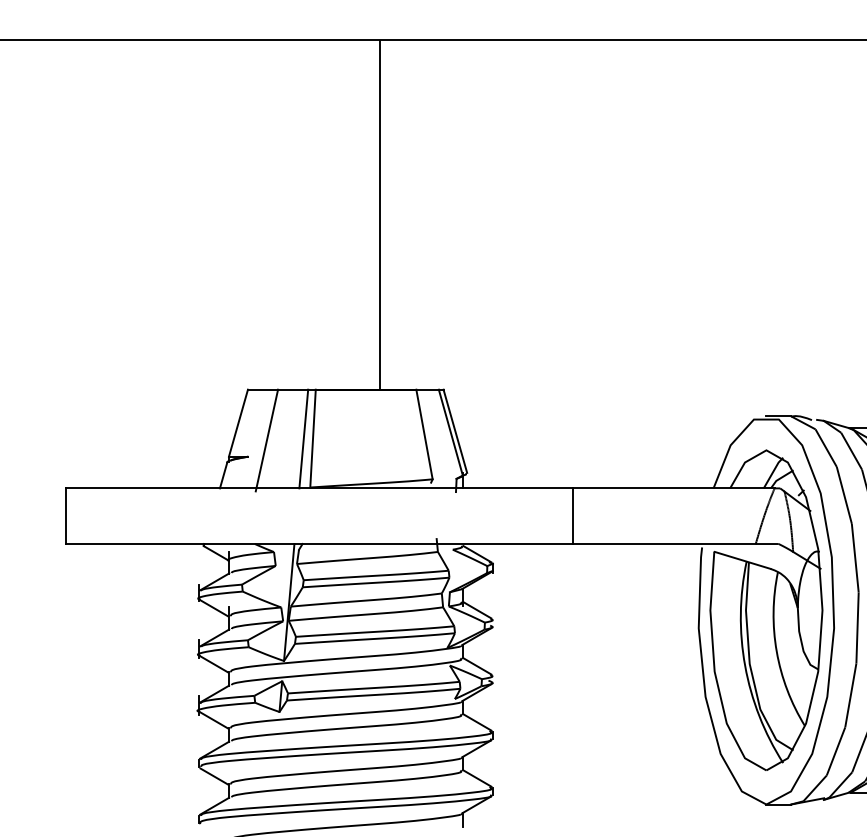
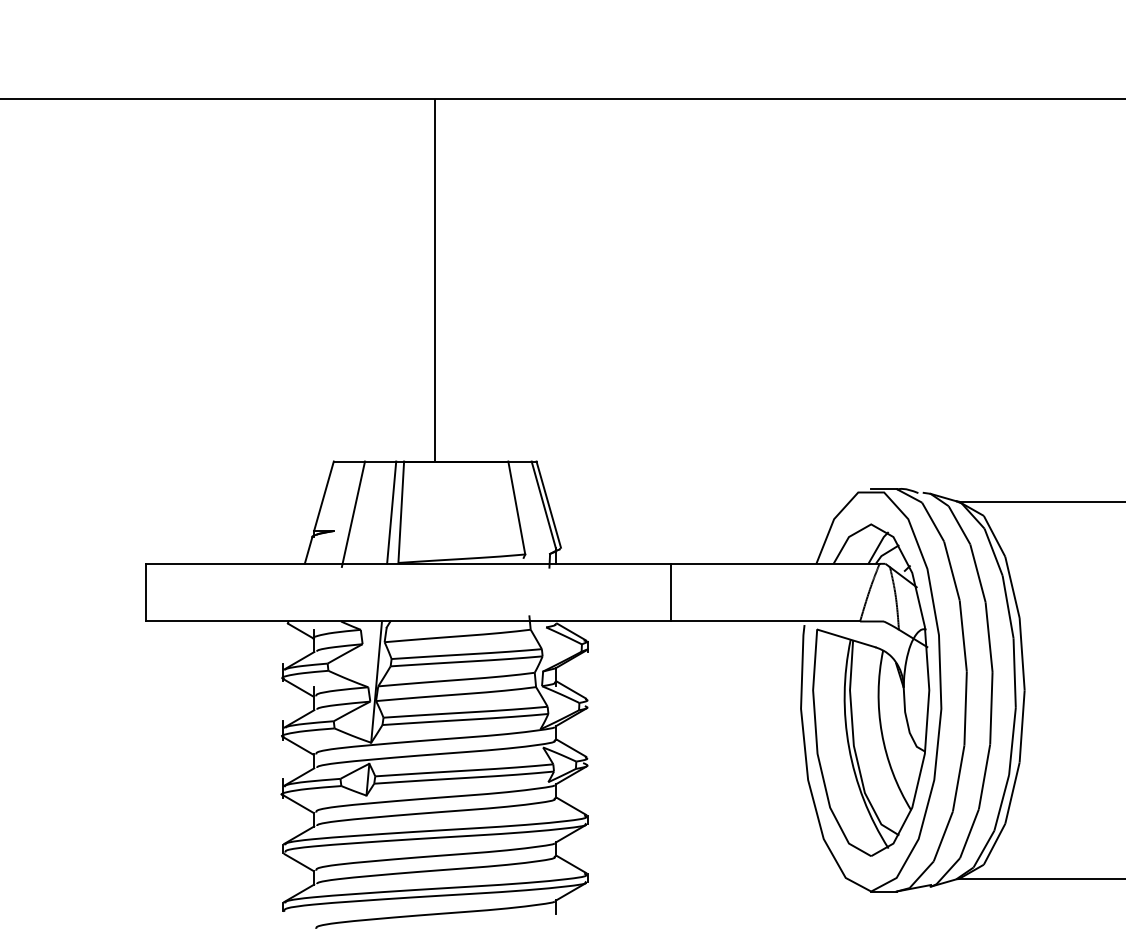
line: (379, 214) -> (435, 279), moved

